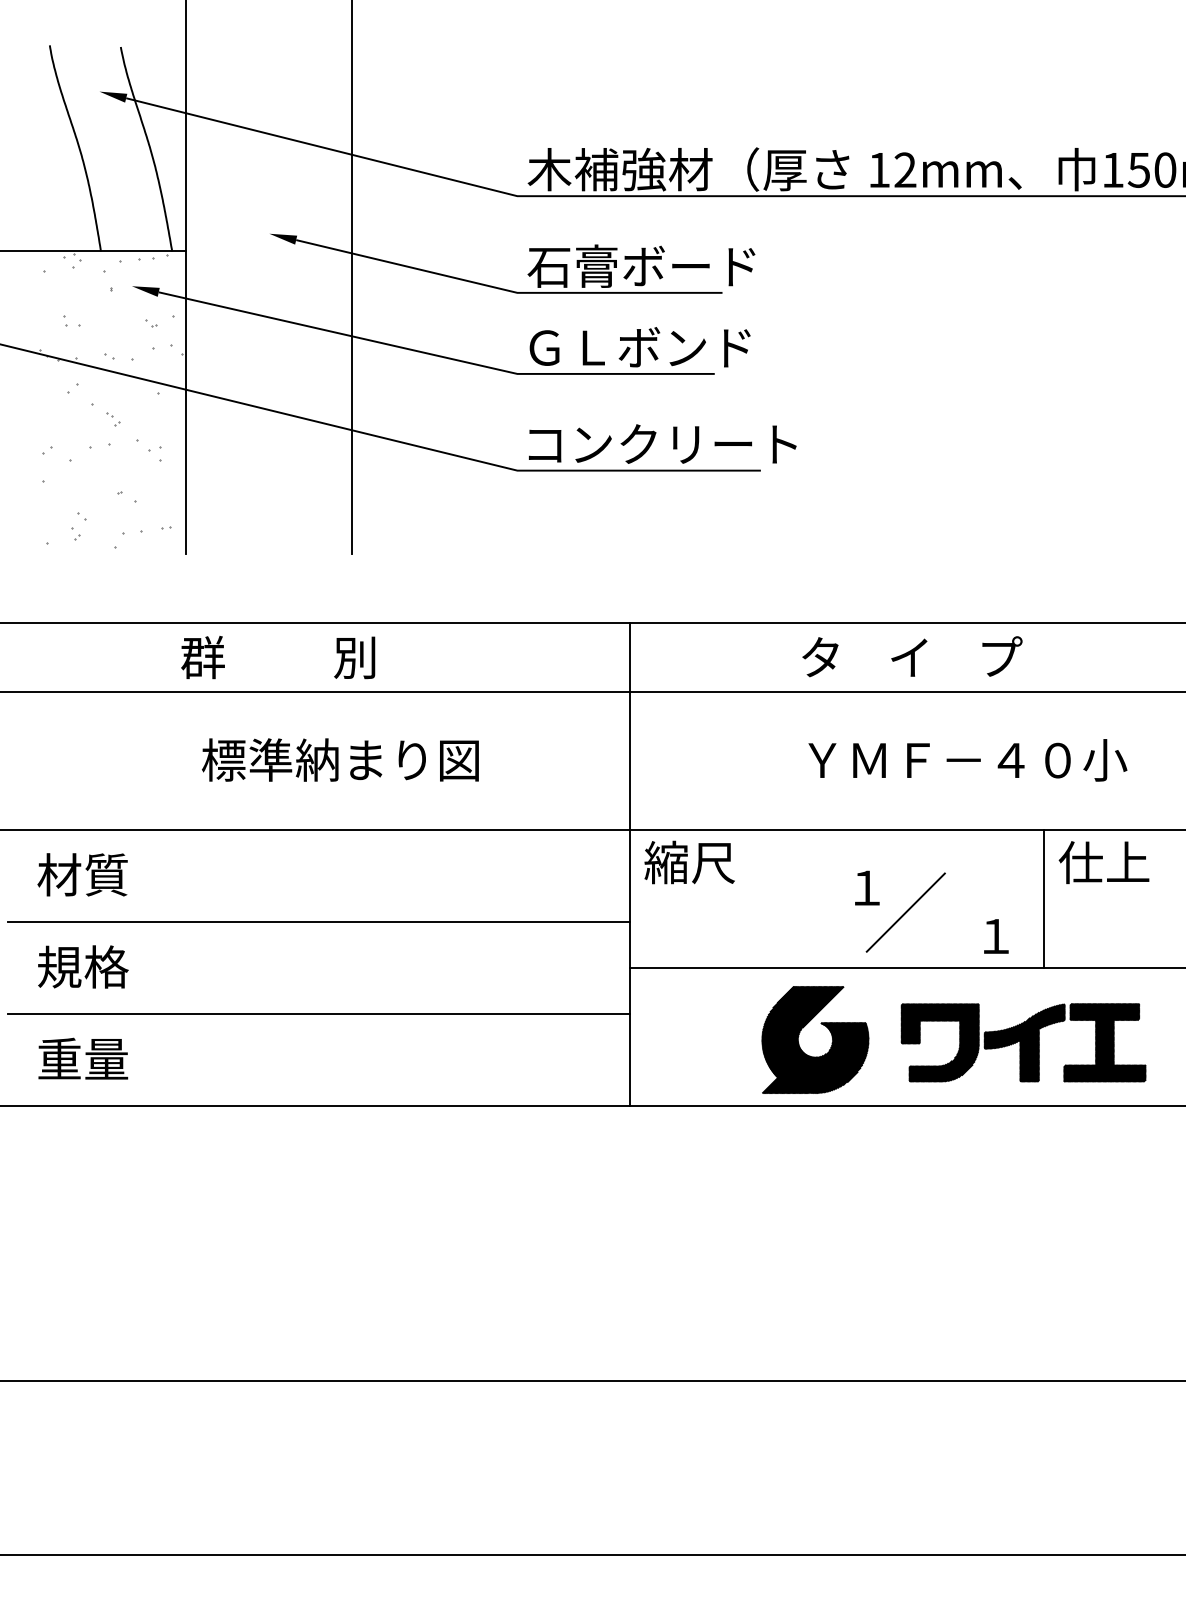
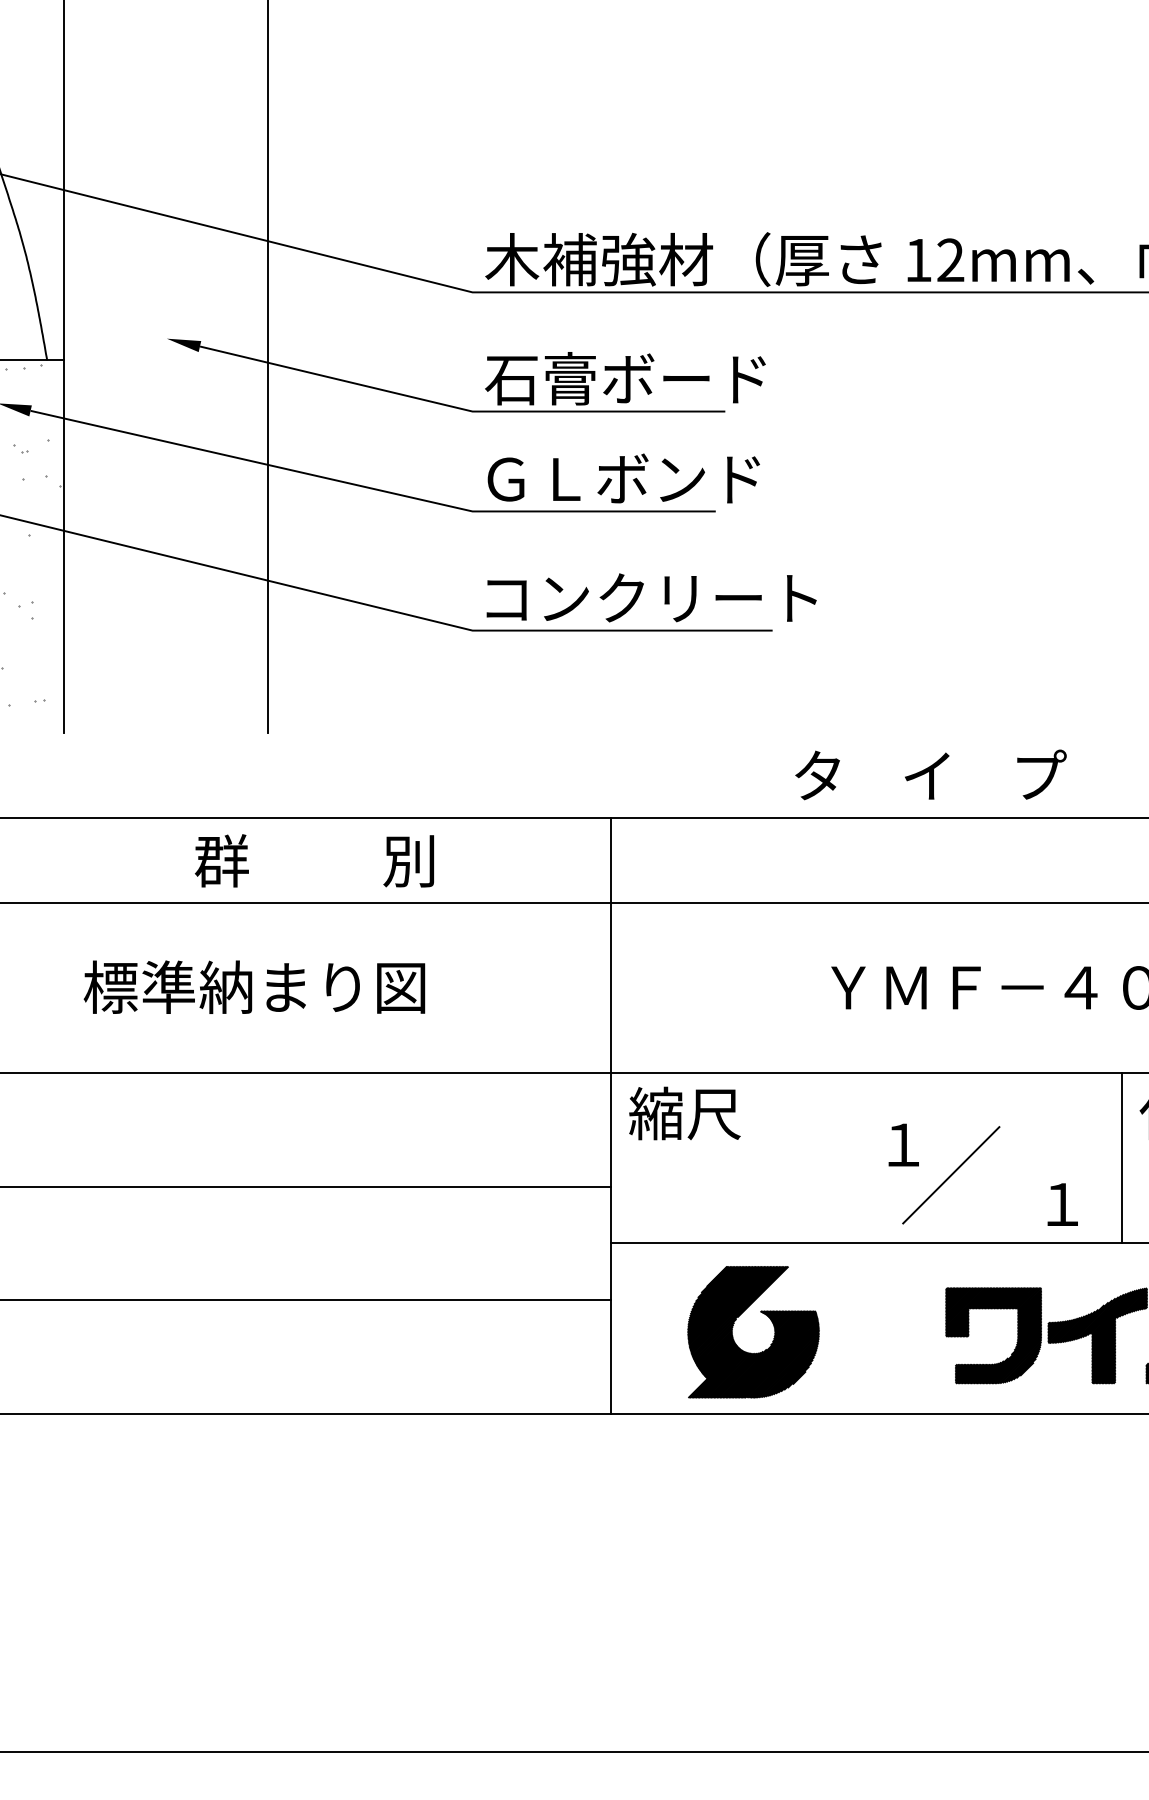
text: (912, 656) -> (931, 774), moved
text: (278, 657) -> (314, 860), moved
part: (823, 1025) -> (763, 1314), moved

